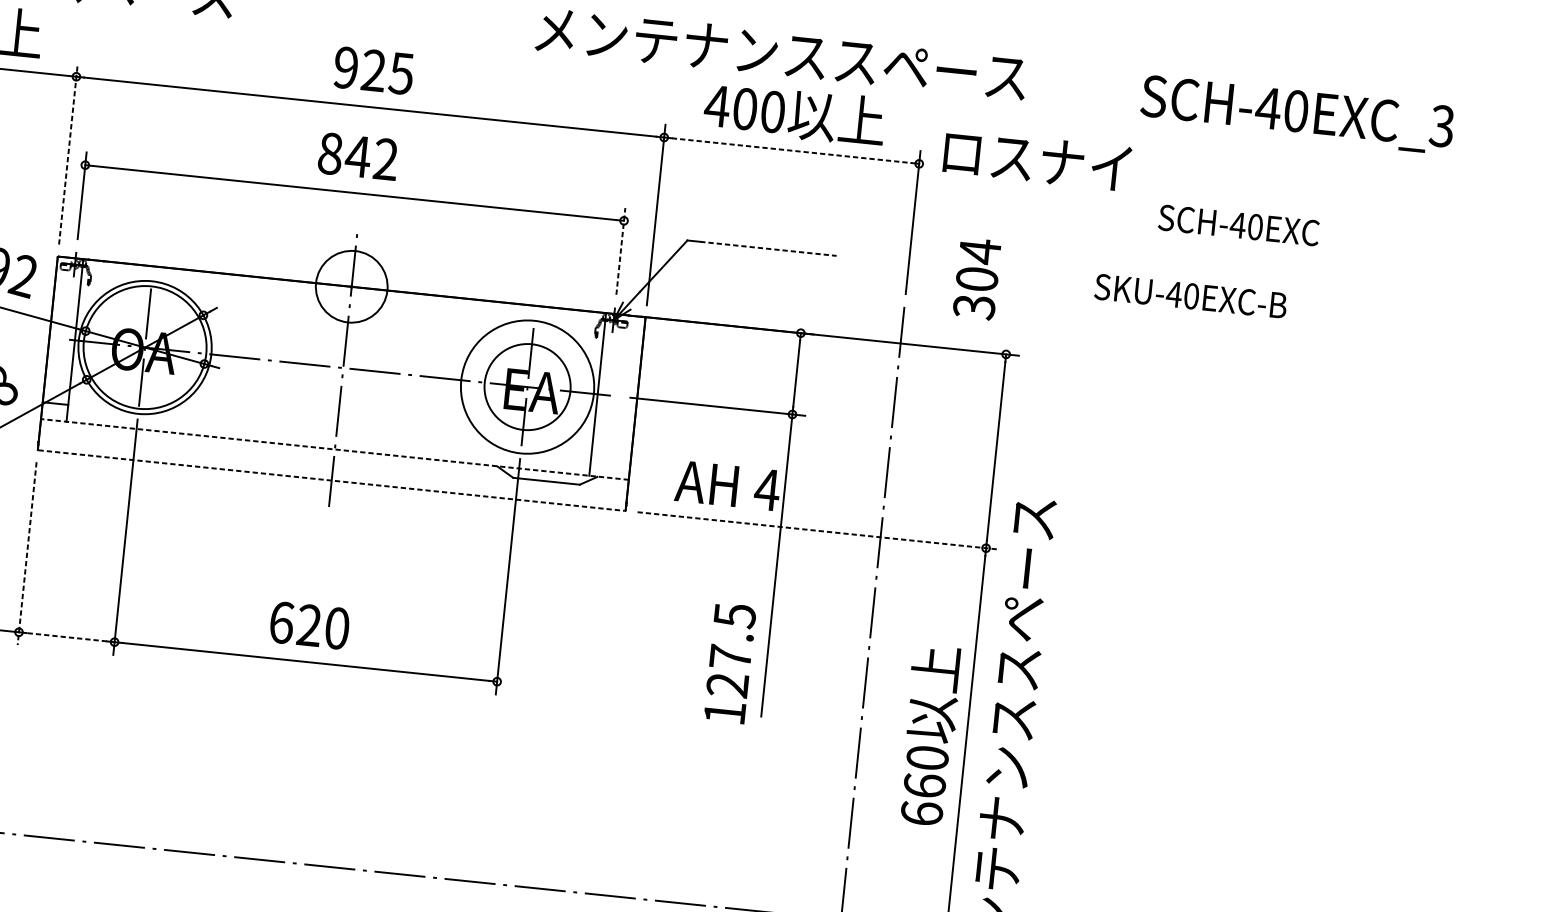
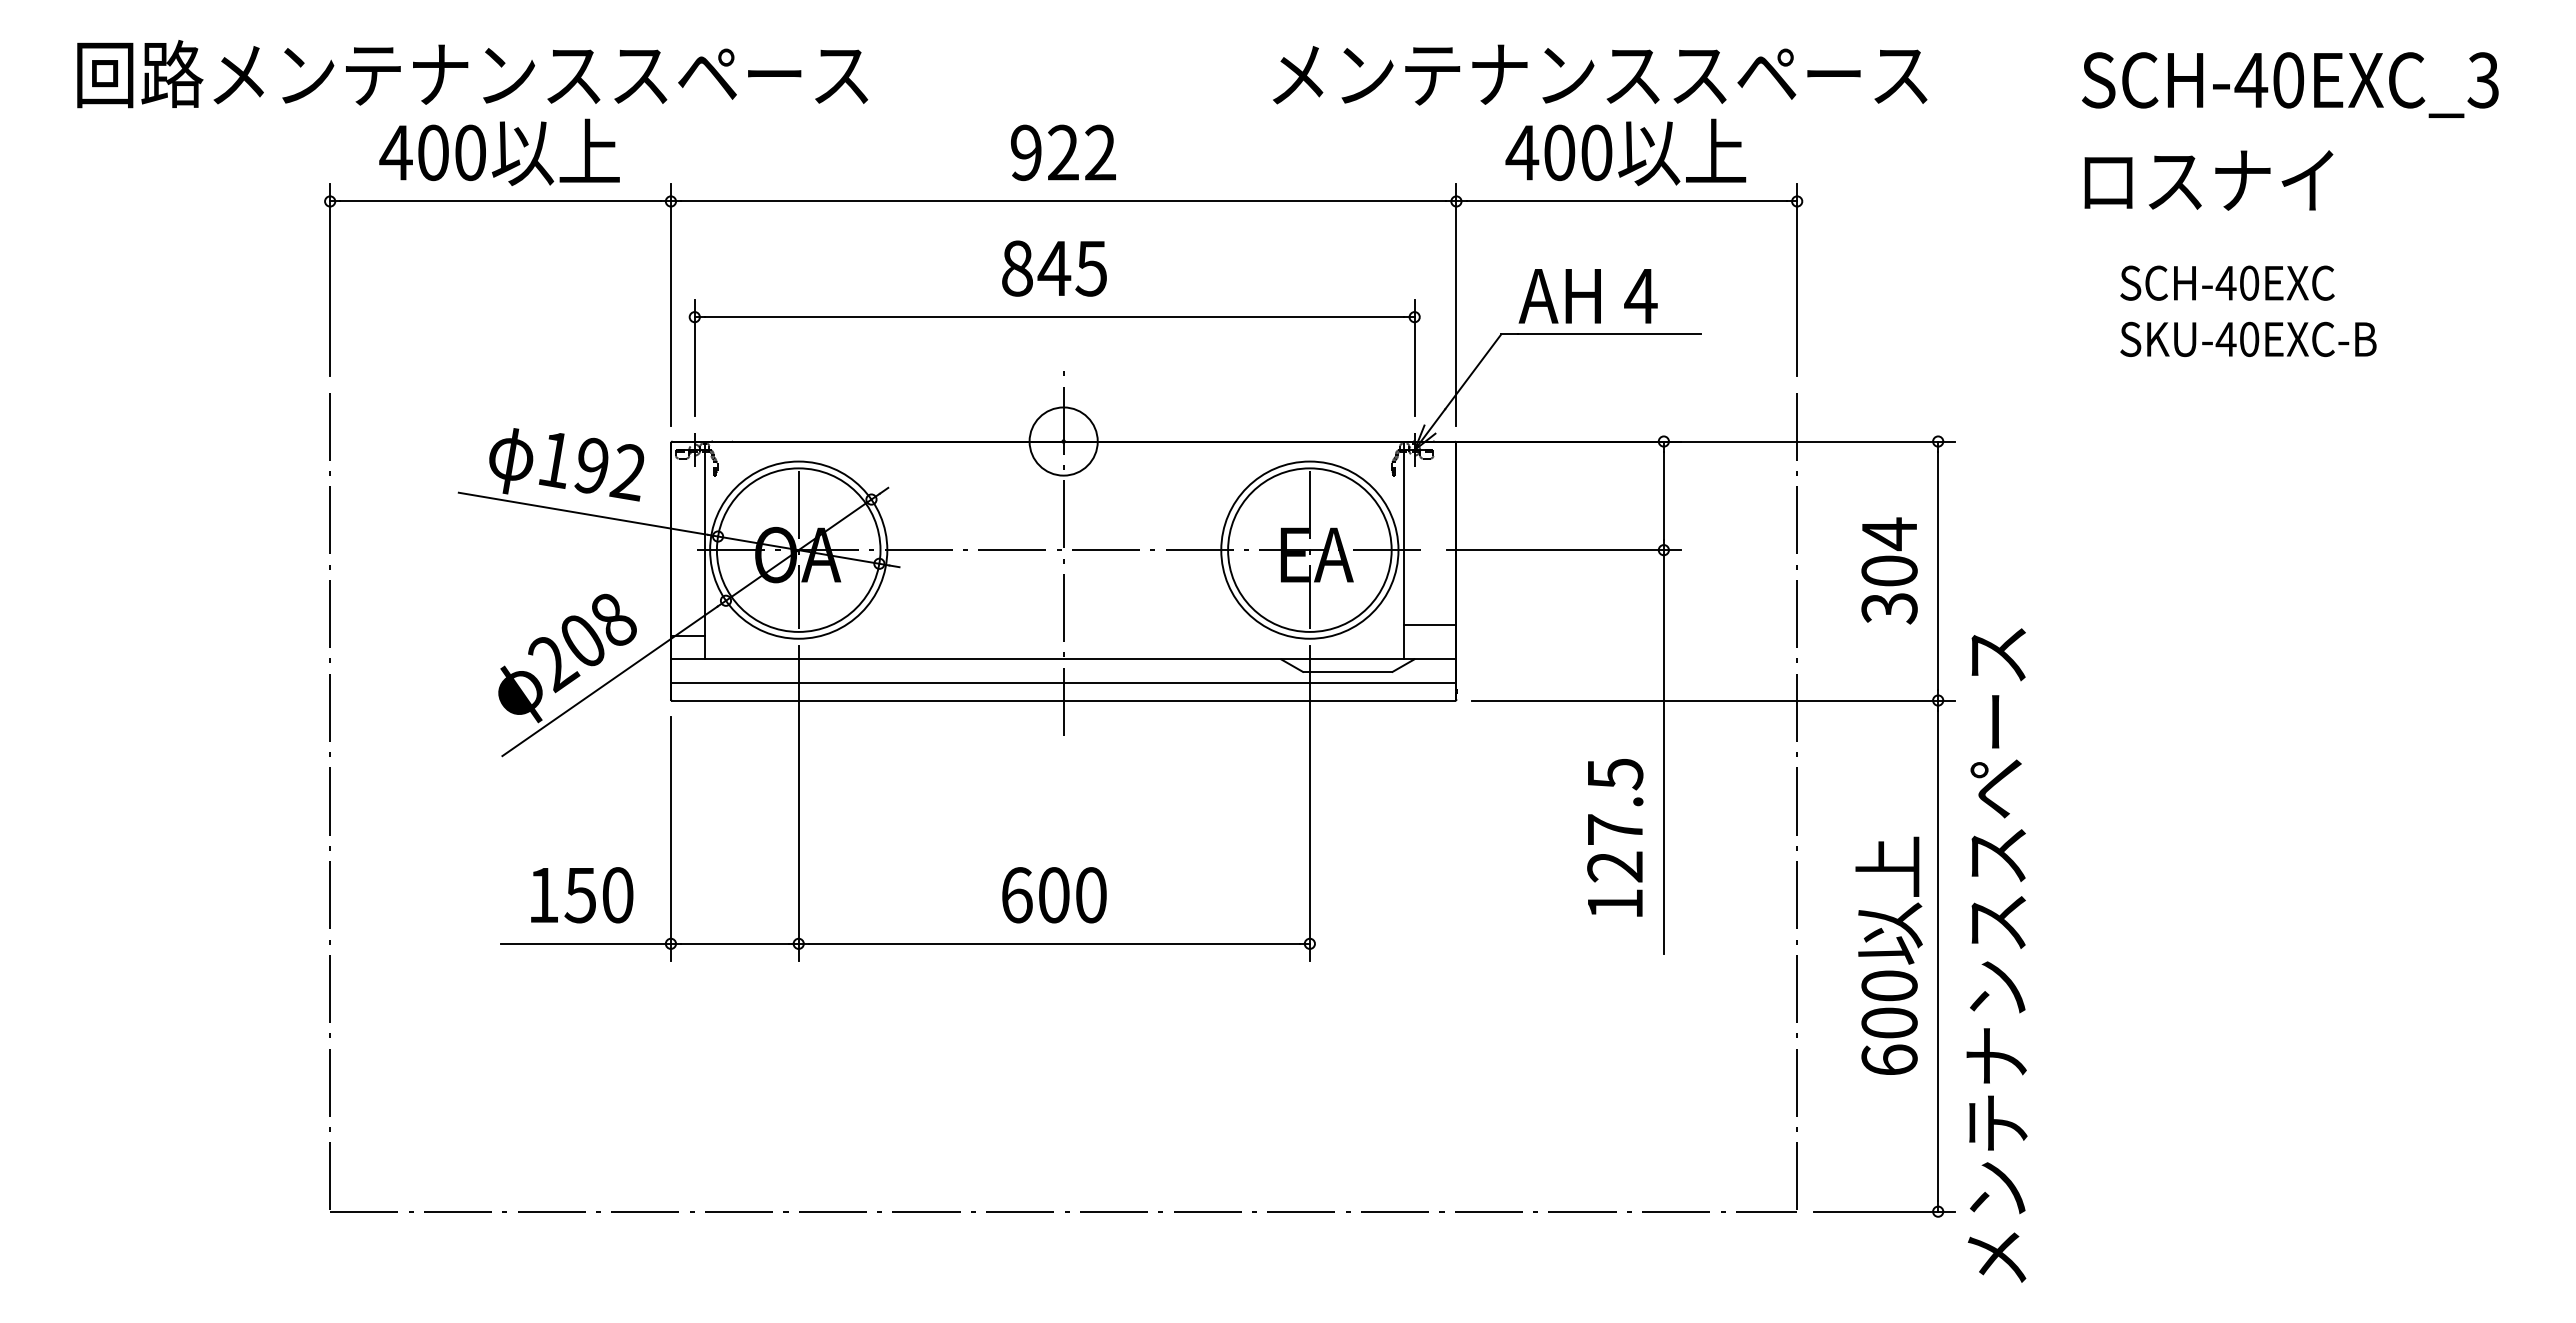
text: (400, 73) -> (1099, 152), 925 -> 922
line: (792, 150) -> (1627, 201), dashed -> solid
line: (68, 154) -> (670, 305), dashed -> solid
text: (385, 159) -> (1091, 268), 842 -> 845
text: (1037, 160) -> (2208, 180), moved
text: (1239, 224) -> (2227, 282), moved
line: (768, 248) -> (1609, 334), dashed -> solid
line: (620, 251) -> (1414, 358), dashed -> solid
text: (977, 278) -> (1889, 570), moved
circle: (351, 286) -> (1063, 441), size x0.71
text: (1190, 295) -> (2248, 338), moved
circle: (527, 386) -> (1309, 549), size x1.43
line: (334, 449) -> (1063, 658), dashed -> solid
line: (611, 451) -> (1429, 624), added
line: (332, 467) -> (1063, 682), added
line: (331, 480) -> (1063, 700), dashed -> solid
text: (727, 485) -> (1587, 296), moved
line: (818, 530) -> (1714, 700), dashed -> solid
line: (26, 554) -> (670, 839), dashed -> solid
text: (309, 625) -> (1053, 895), 620 -> 600
line: (66, 636) -> (734, 943), dashed -> solid
text: (730, 663) -> (1615, 837), moved
text: (924, 785) -> (1889, 1022), 660 -> 600

